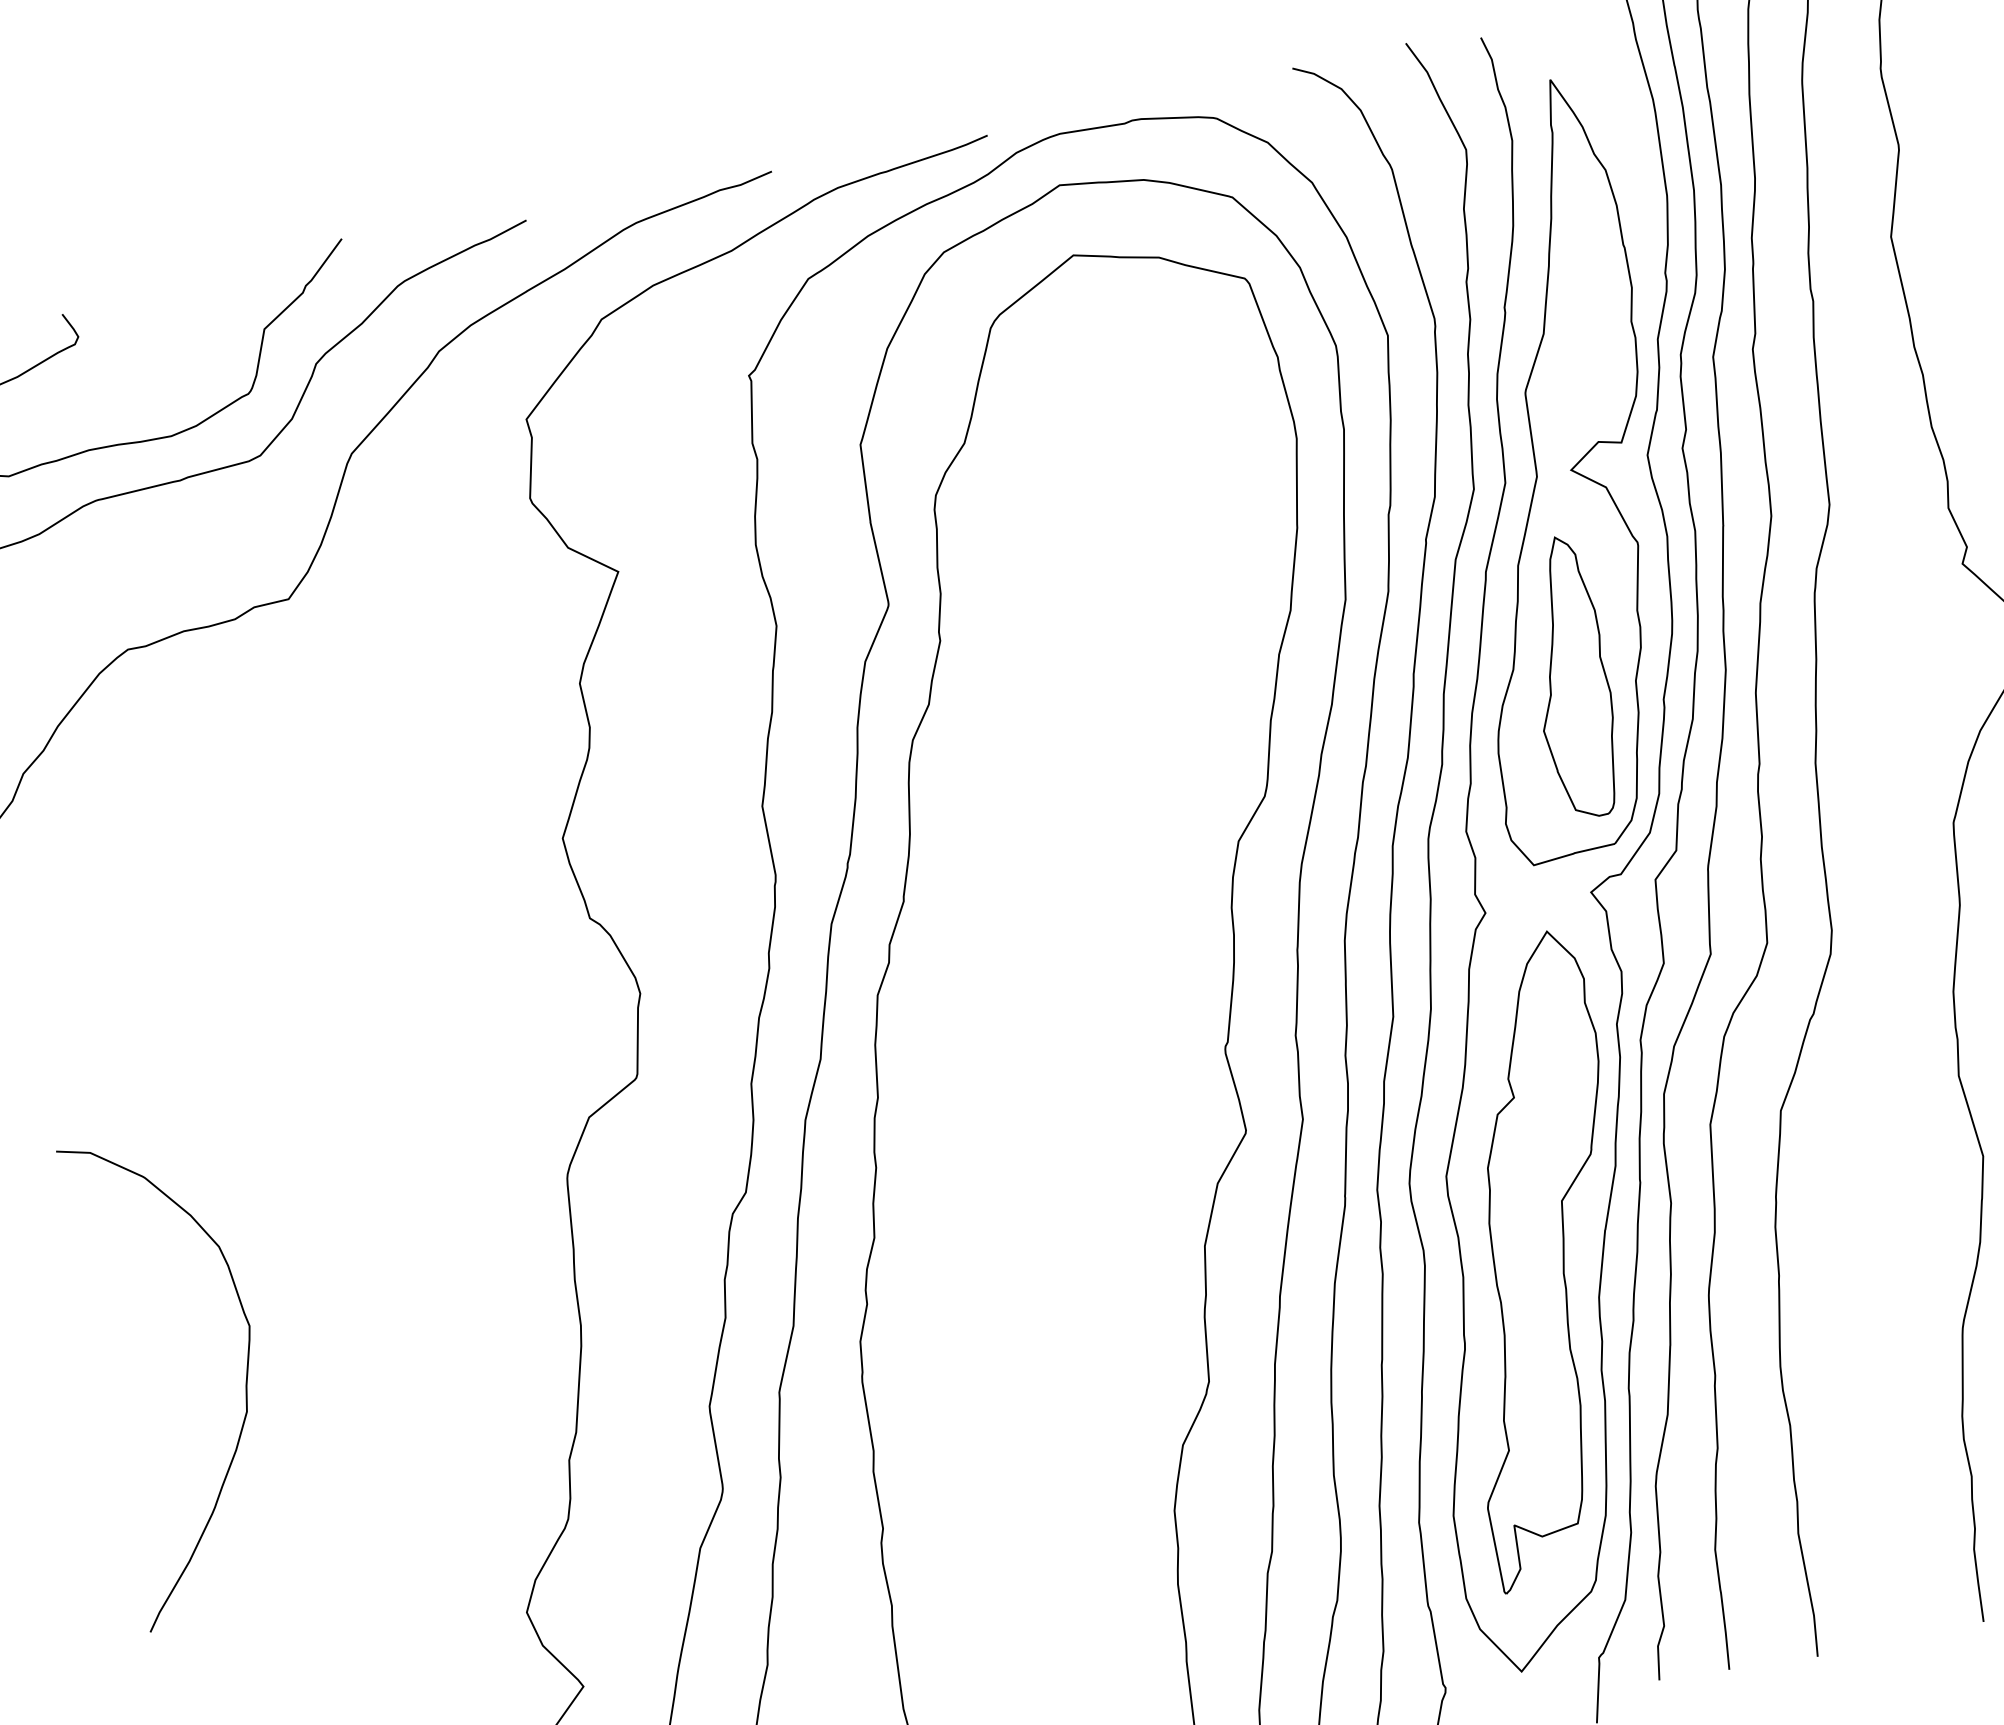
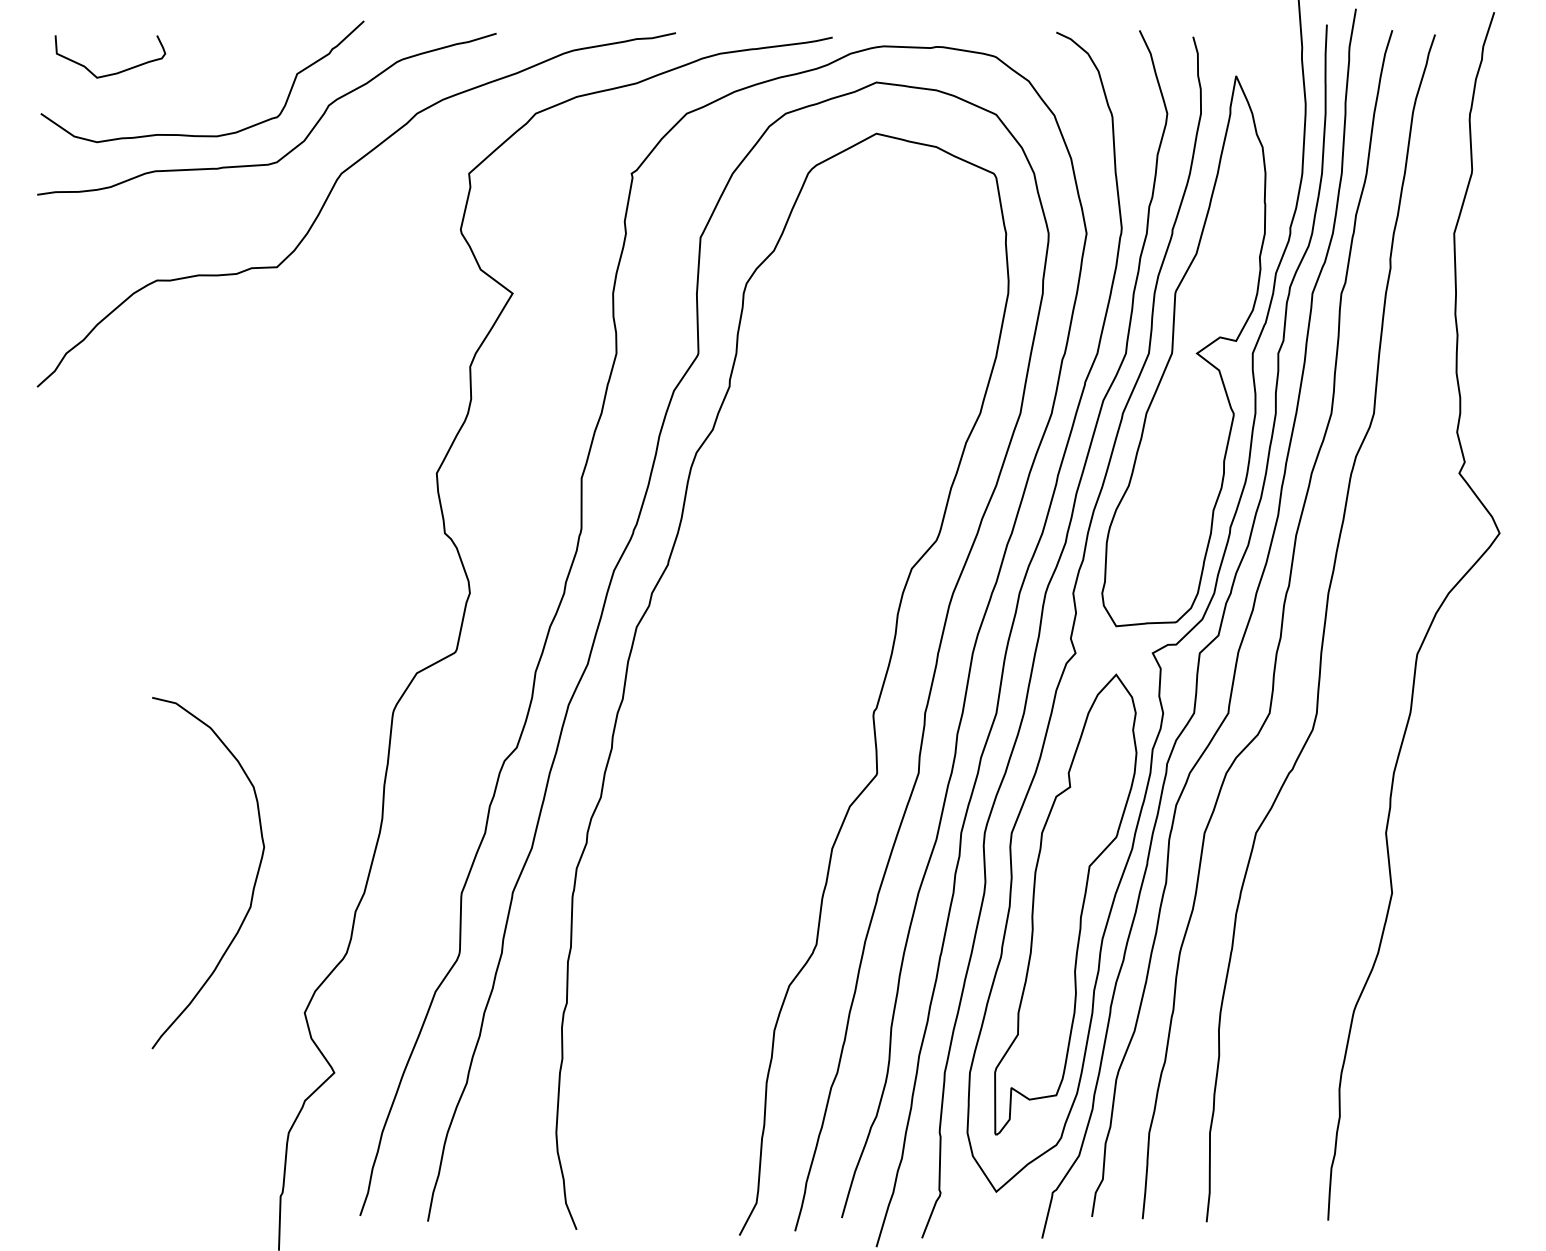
part: (1571, 677) -> (1168, 499), removed
curve: (245, 1381) -> (253, 885), moved

